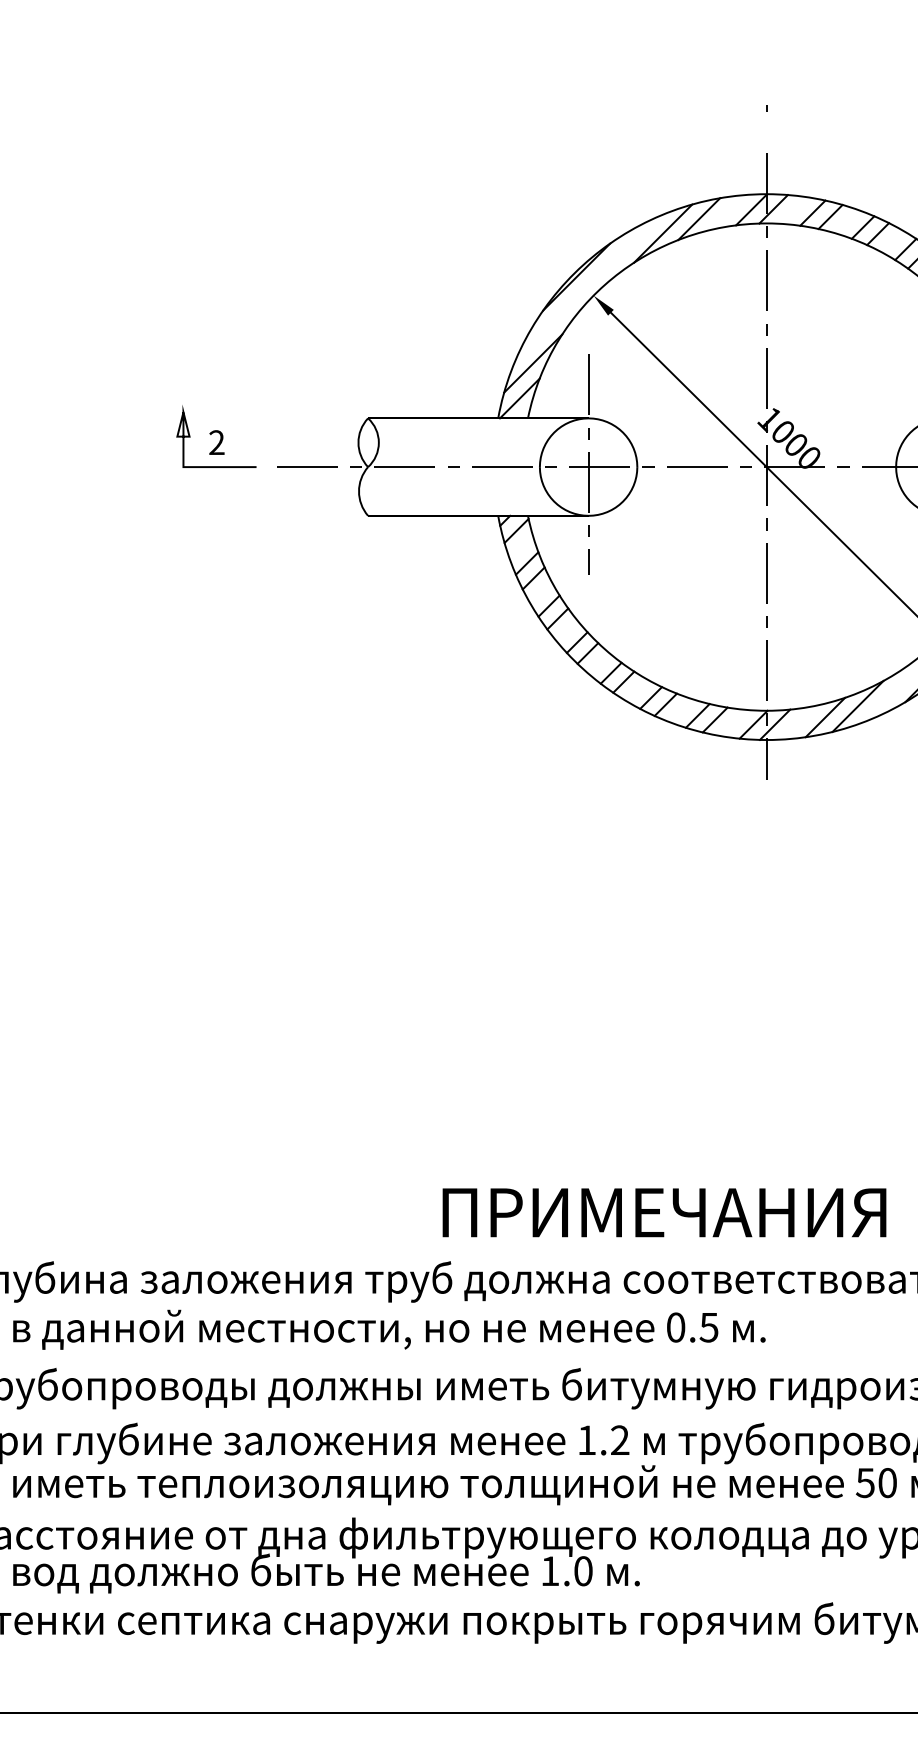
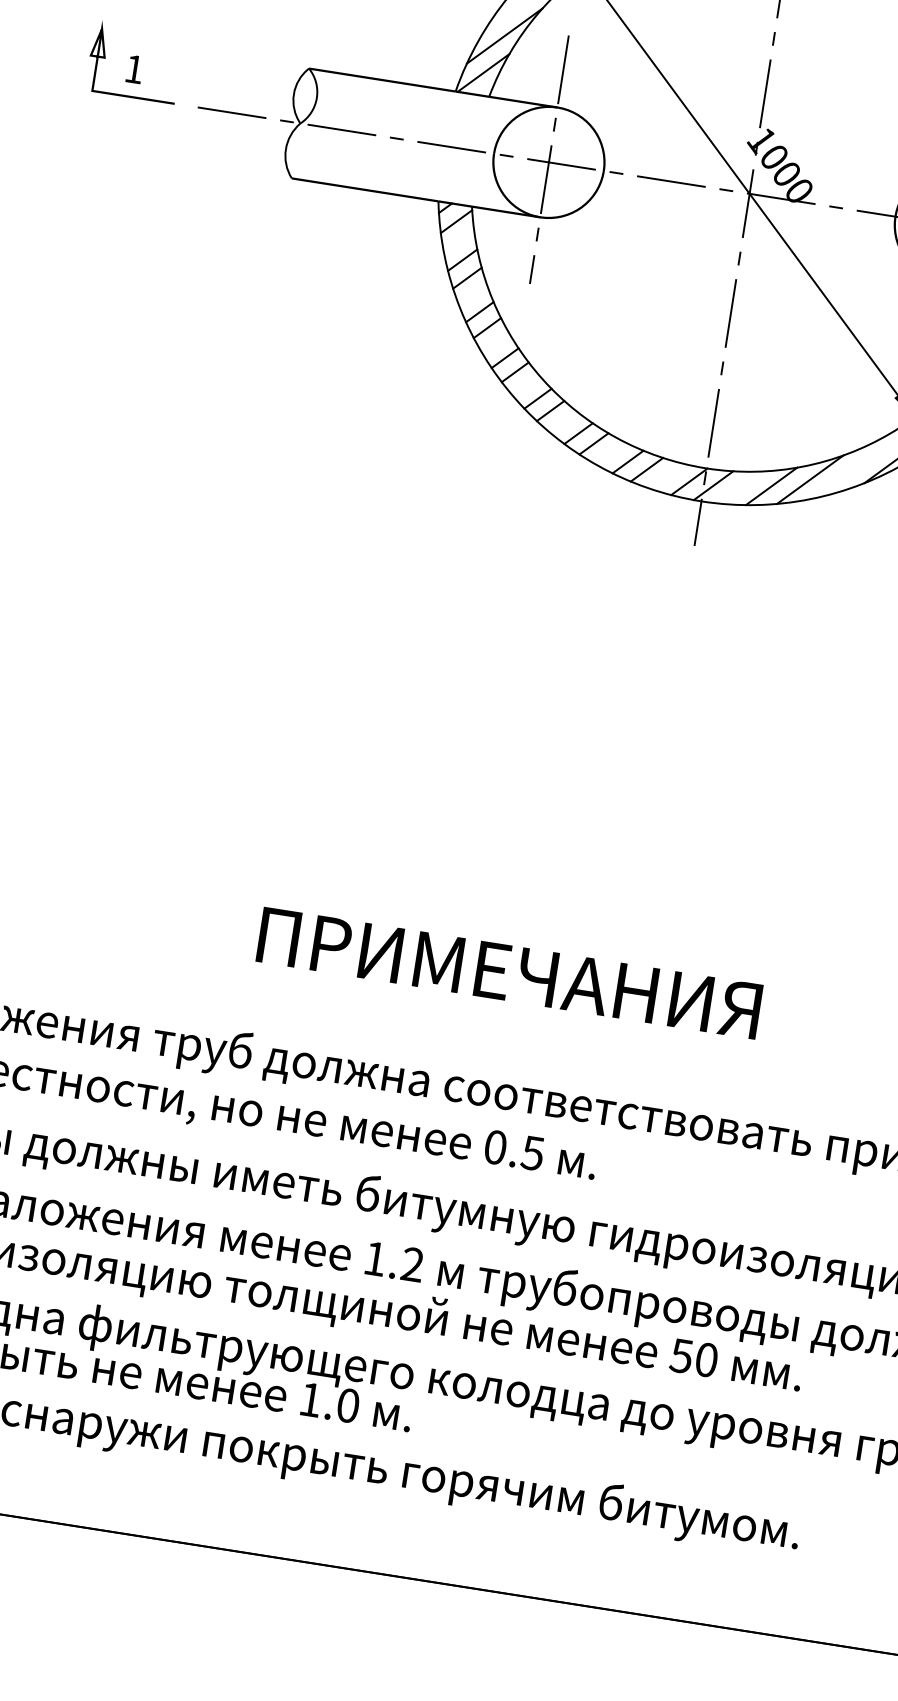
text: (216, 442) -> (133, 69), 2 -> 1
text: (664, 1212) -> (509, 972), moved

